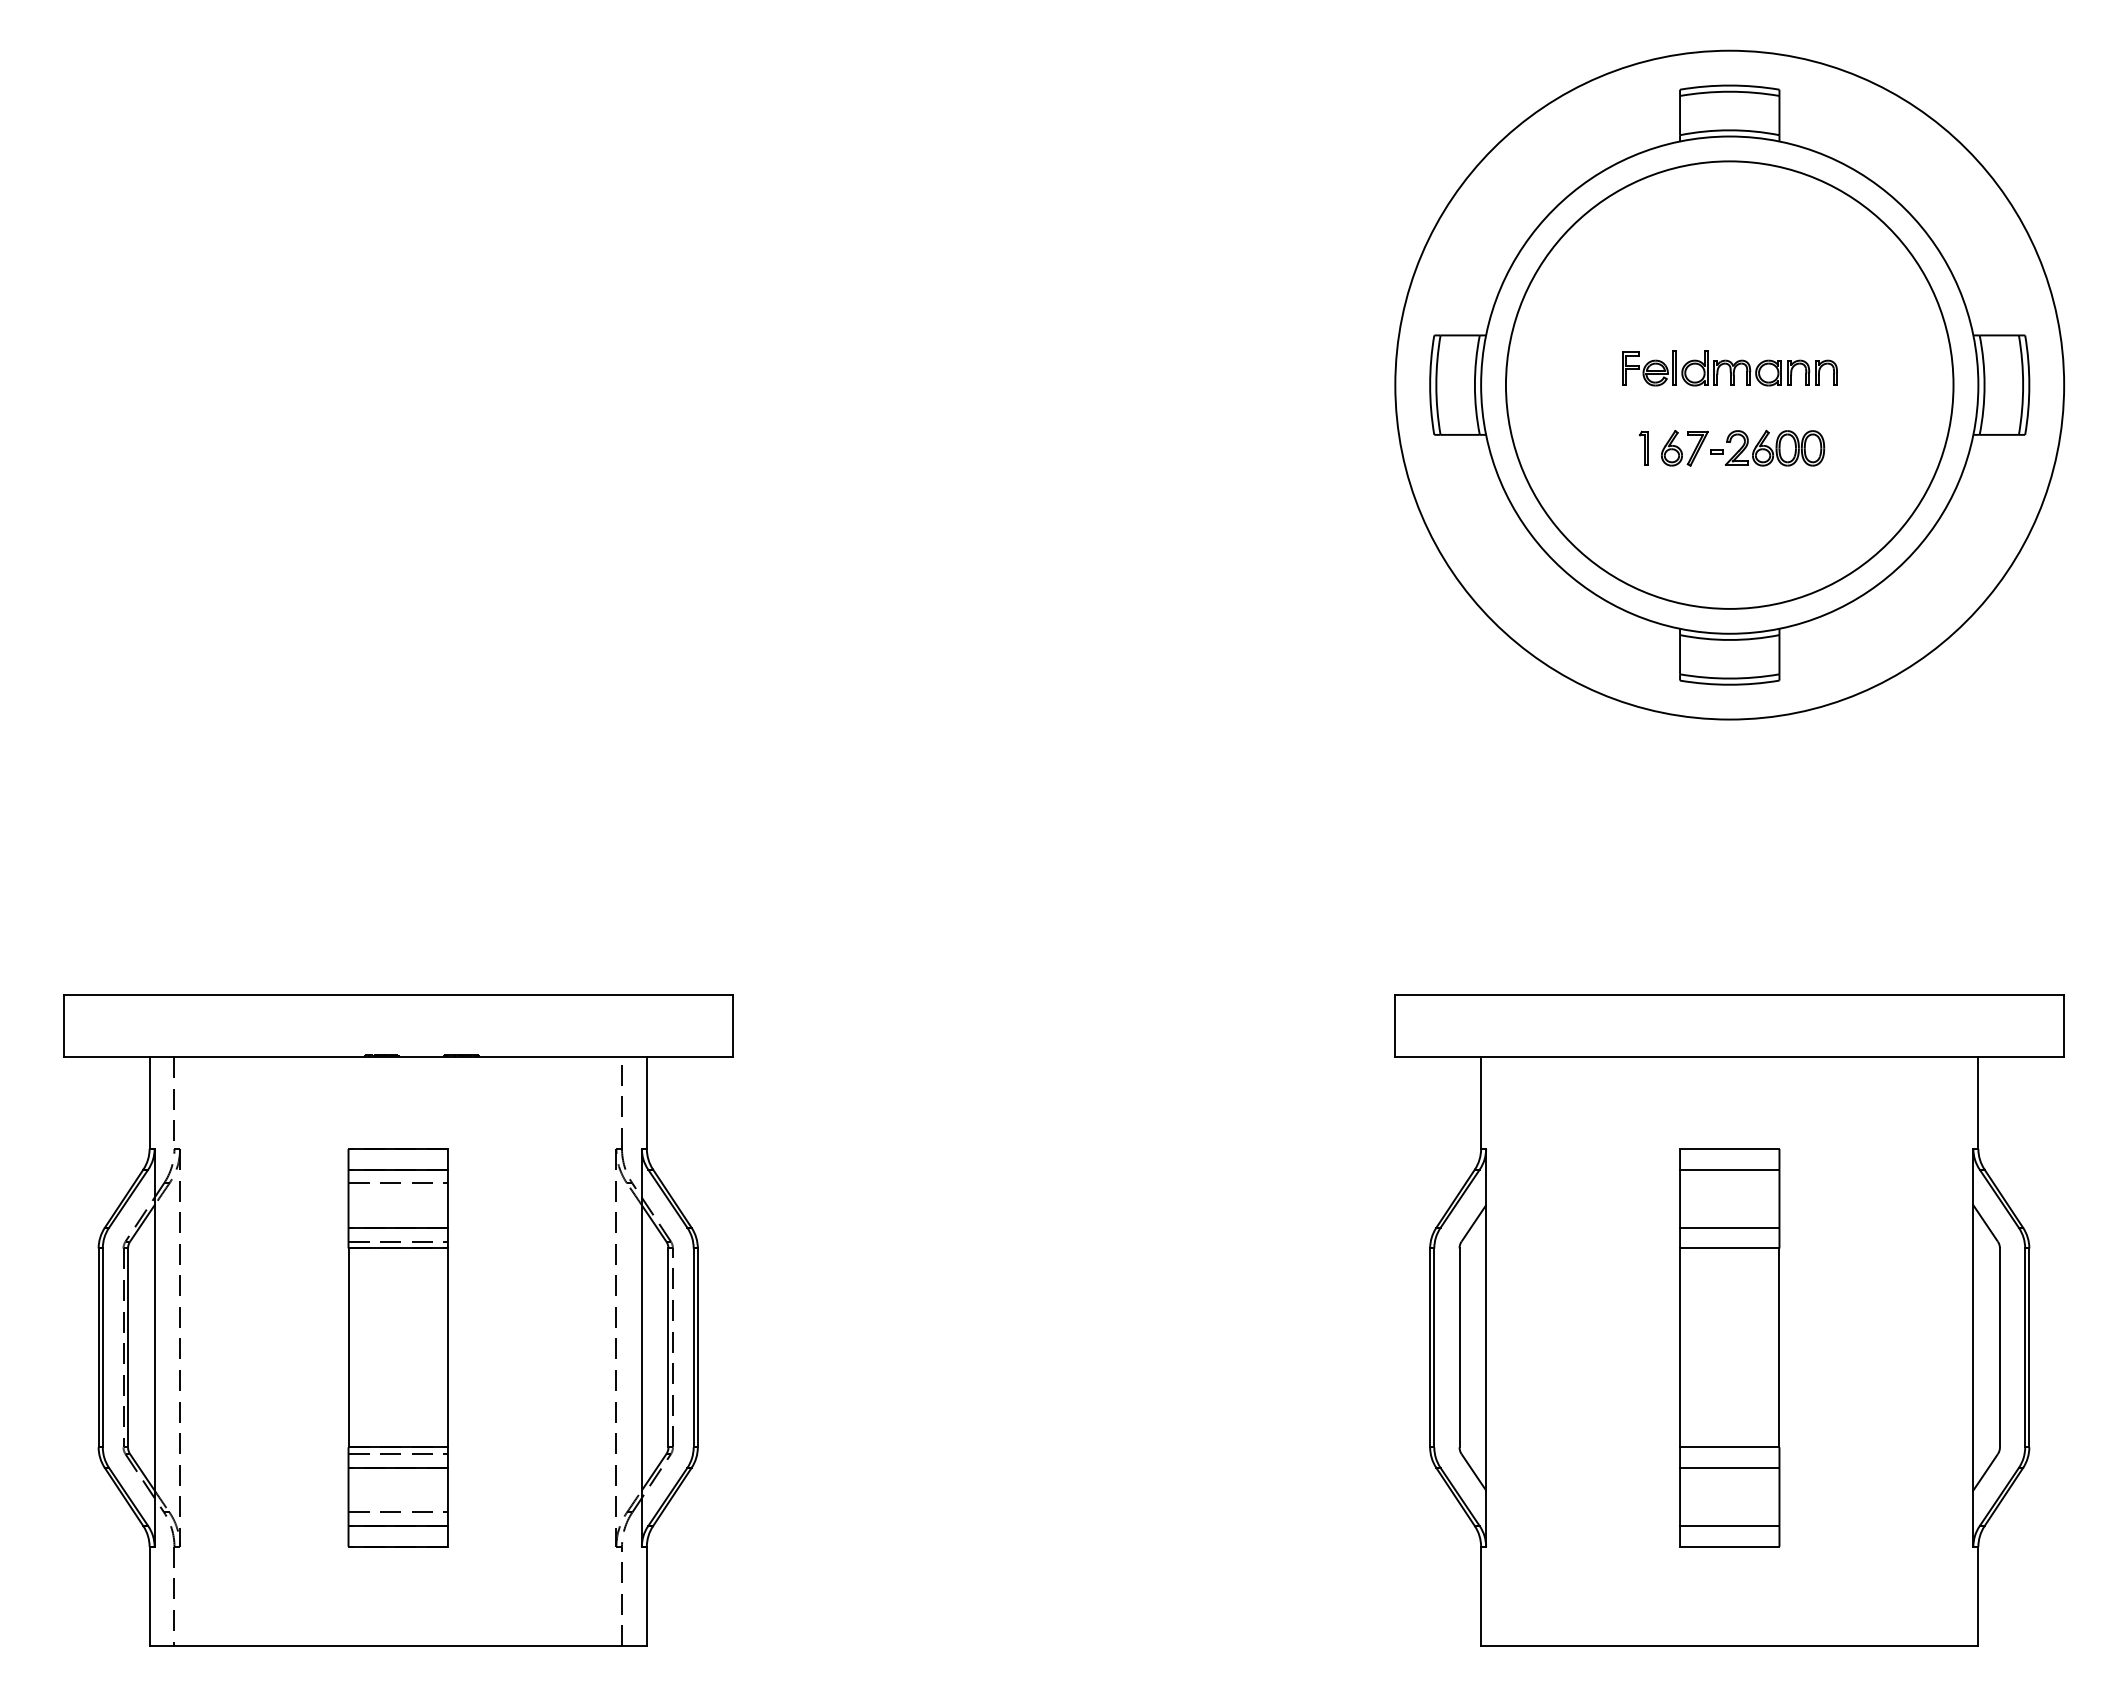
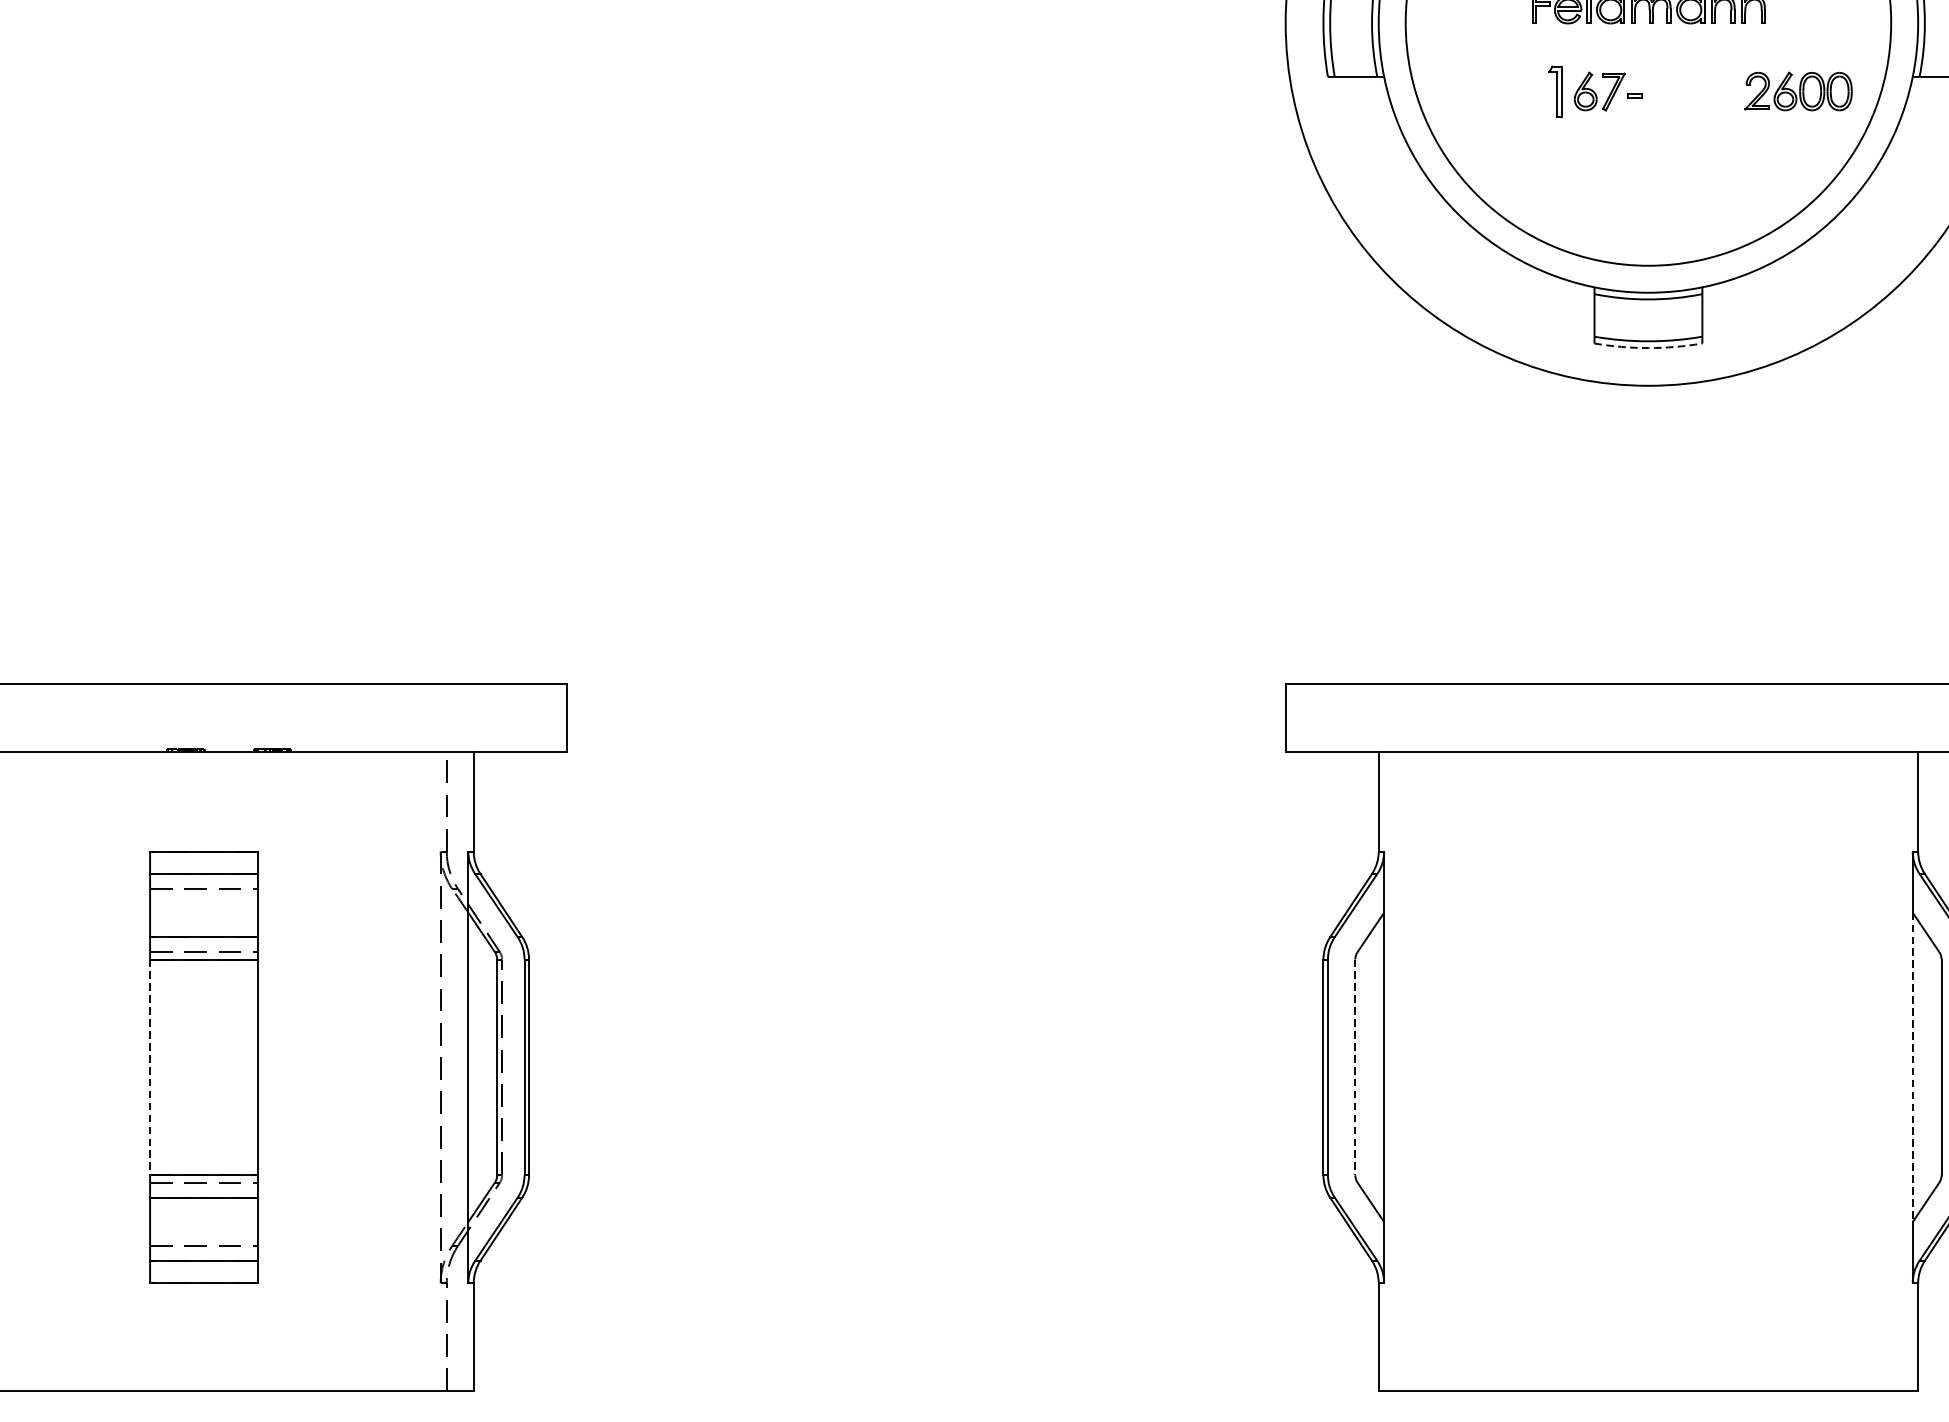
part: (1643, 447) -> (1554, 90), size x1.4
part: (1774, 447) -> (1797, 90), moved
arc: (1729, 684) -> (1648, 347), solid -> dashed
part: (1729, 1347) -> (1648, 1066), removed
line: (1973, 1347) -> (1912, 1066), solid -> dashed
line: (348, 1348) -> (150, 1068), solid -> dashed
line: (1459, 1348) -> (1355, 1068), solid -> dashed

